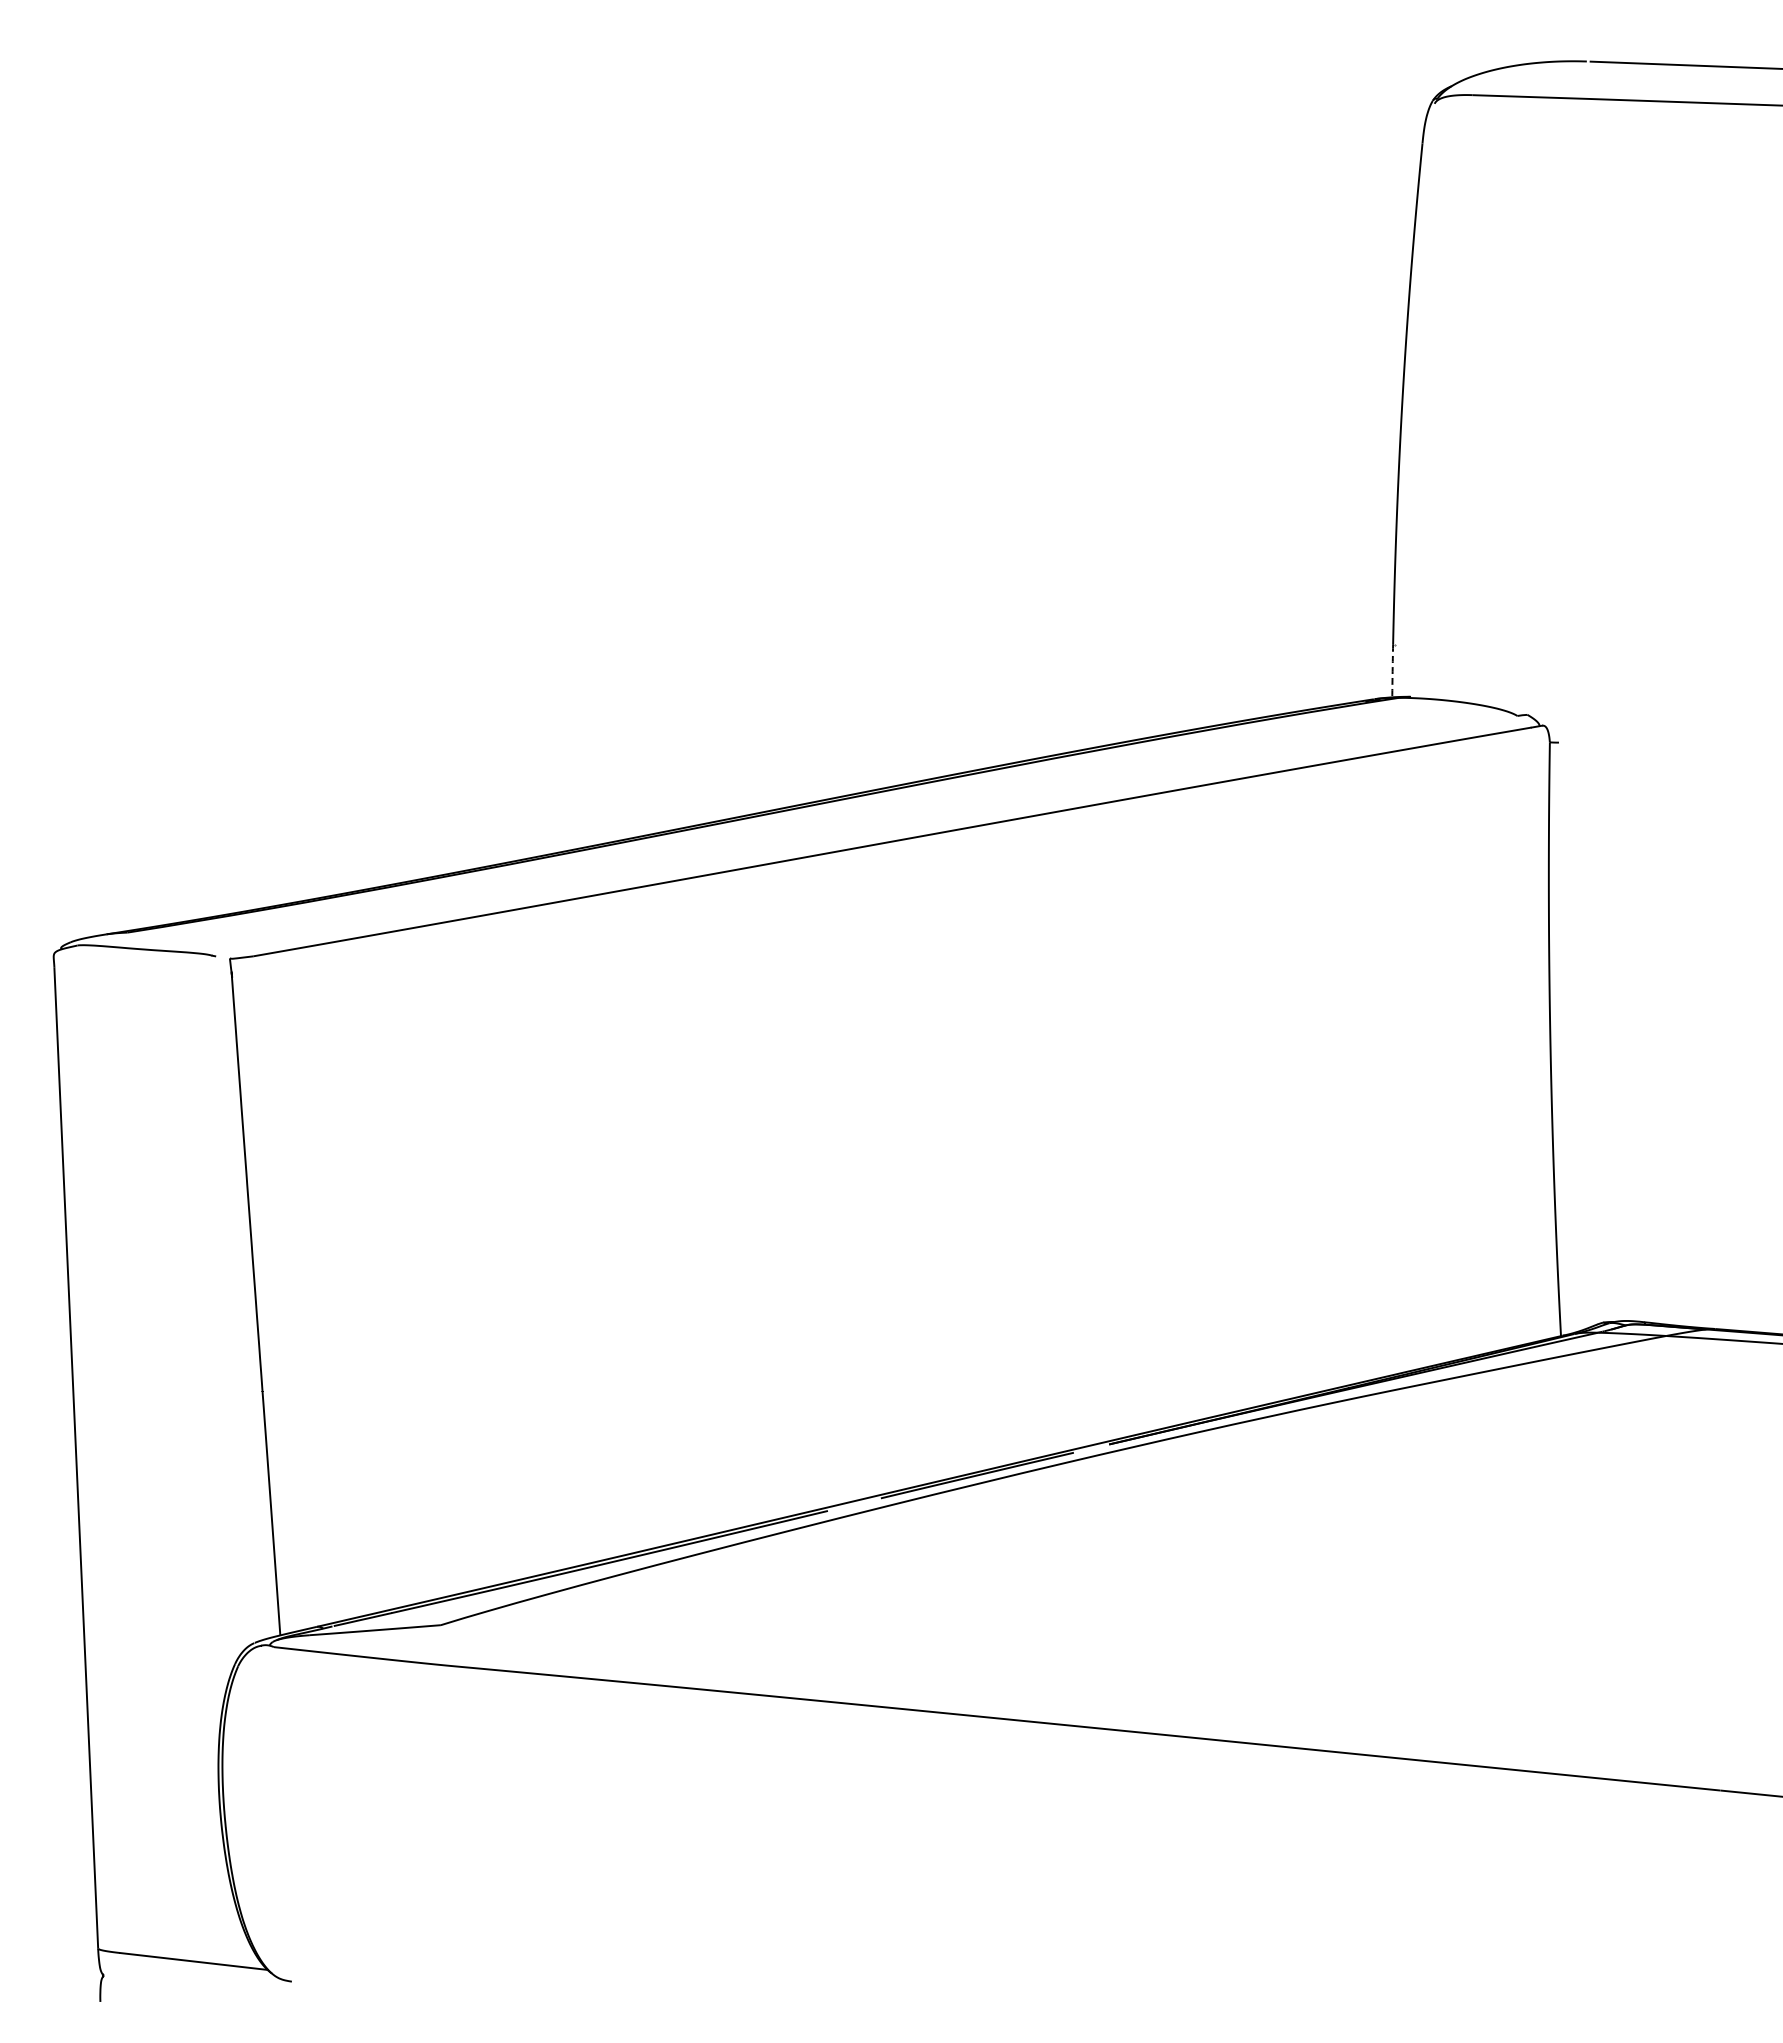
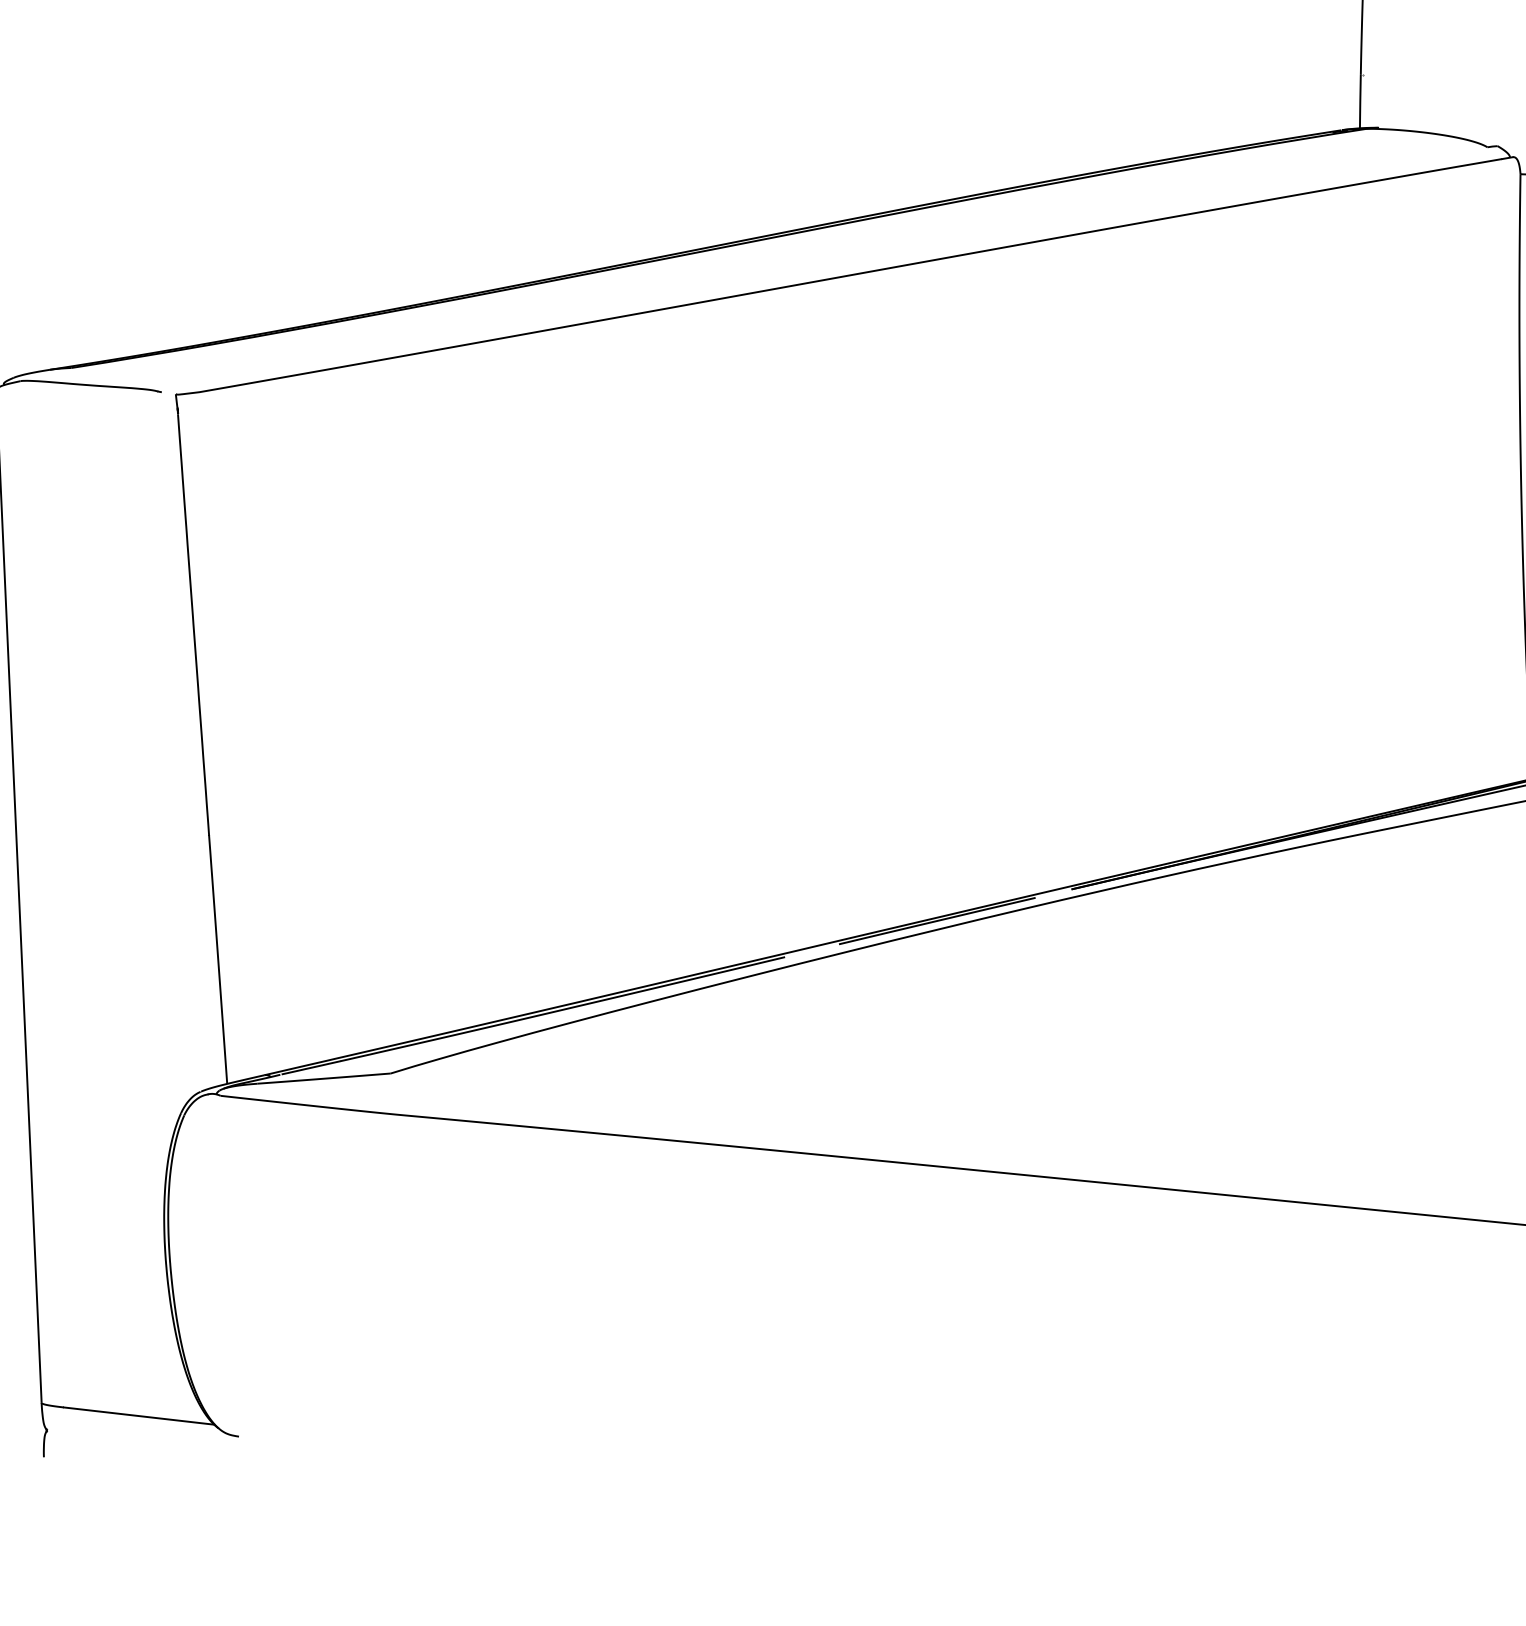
arc: (1392, 671) -> (1360, 101), dashed -> solid

